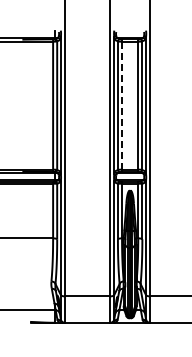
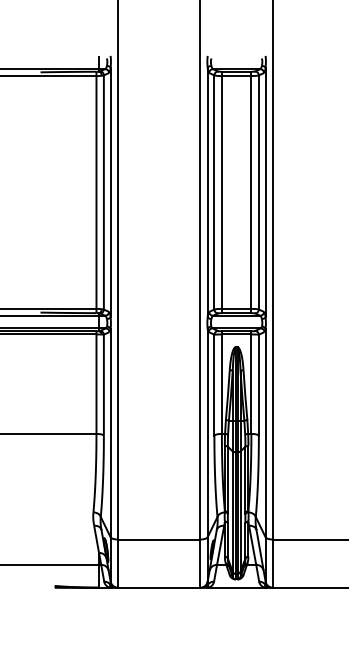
line: (122, 105) -> (222, 192), dashed -> solid

